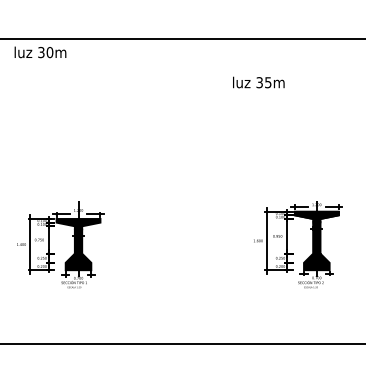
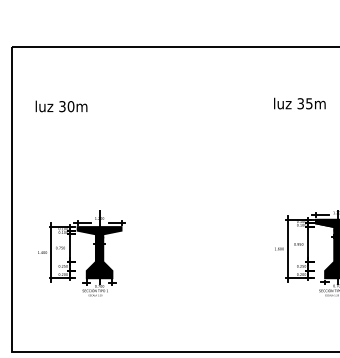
text: (40, 52) -> (61, 106), moved
text: (258, 82) -> (299, 103), moved

